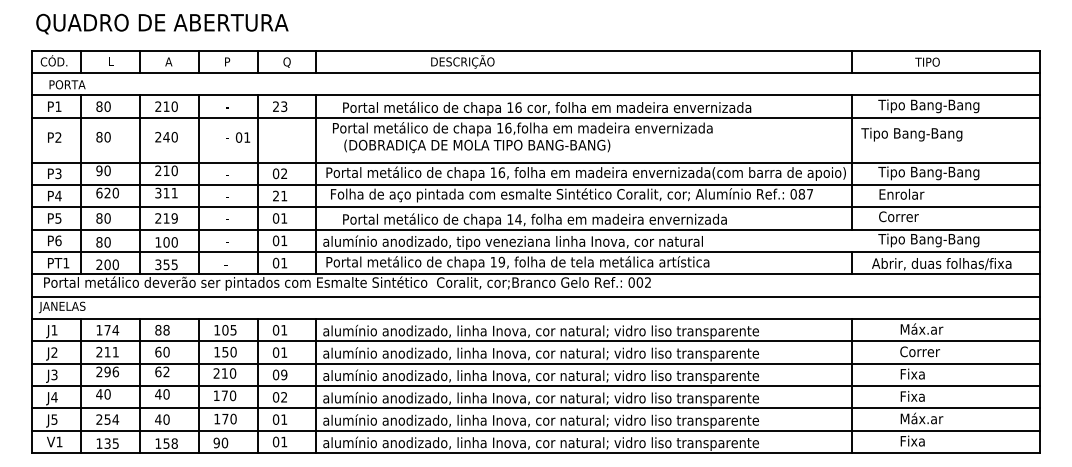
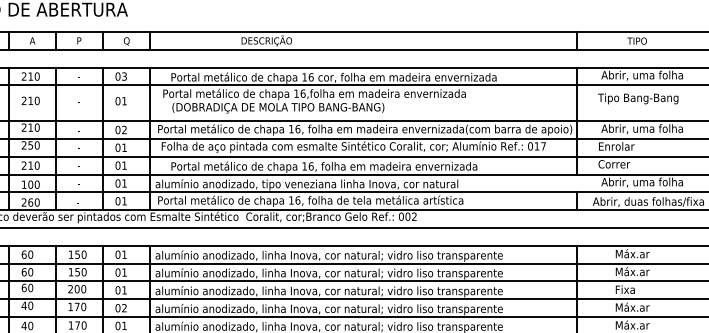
text: (275, 106) -> (117, 76), 23 -> 03
text: (931, 106) -> (640, 76), Tipo Bang-Bang -> Abrir, uma folha
text: (911, 134) -> (637, 98), moved
text: (166, 137) -> (30, 101), 240 -> 210
text: (242, 137) -> (120, 101), moved
text: (931, 173) -> (640, 129), Tipo Bang-Bang -> Abrir, uma folha
text: (166, 192) -> (30, 144), 311 -> 250
text: (801, 194) -> (536, 146), 087 -> 017
text: (275, 195) -> (117, 147), 21 -> 01
text: (174, 218) -> (37, 165), 219 -> 210
text: (518, 219) -> (311, 166), 14, -> 16,
text: (931, 240) -> (640, 183), Tipo Bang-Bang -> Abrir, uma folha
text: (501, 261) -> (297, 199), 19, -> 16,
text: (166, 264) -> (30, 202), 355 -> 260
text: (162, 329) -> (27, 254), 88 -> 60
text: (229, 329) -> (80, 254), 105 -> 150
text: (921, 351) -> (632, 271), Correr -> Máx.ar
text: (166, 371) -> (30, 287), 62 -> 60
text: (224, 373) -> (76, 289), 210 -> 200
text: (284, 374) -> (124, 289), 09 -> 01
text: (922, 395) -> (633, 306), Fixa -> Máx.ar

